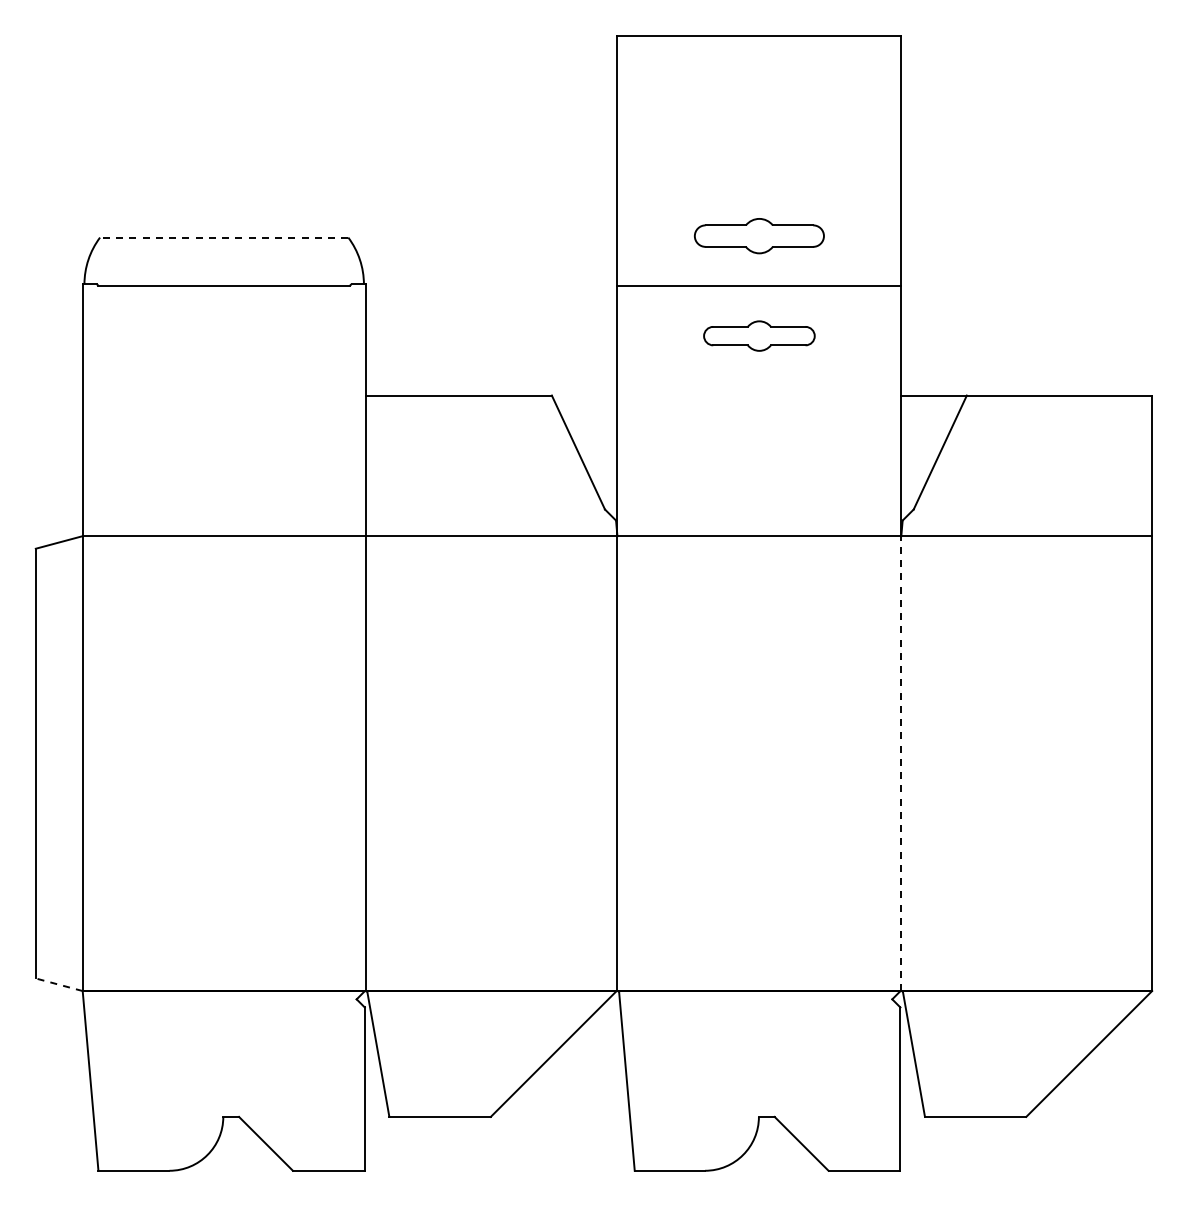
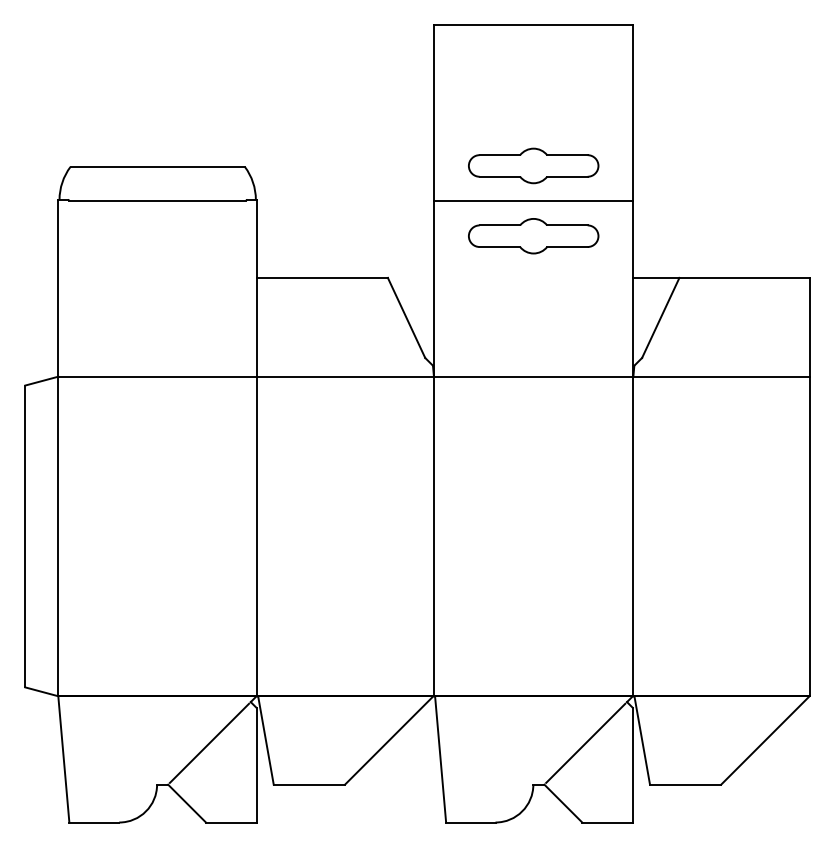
part: (759, 235) -> (533, 165), size x1.43
line: (223, 237) -> (157, 166), dashed -> solid
part: (759, 335) -> (533, 235), size x1.67
line: (901, 763) -> (633, 536), dashed -> solid
line: (58, 984) -> (41, 691), dashed -> solid
line: (297, 1057) -> (209, 742), added
line: (833, 1057) -> (585, 742), added

